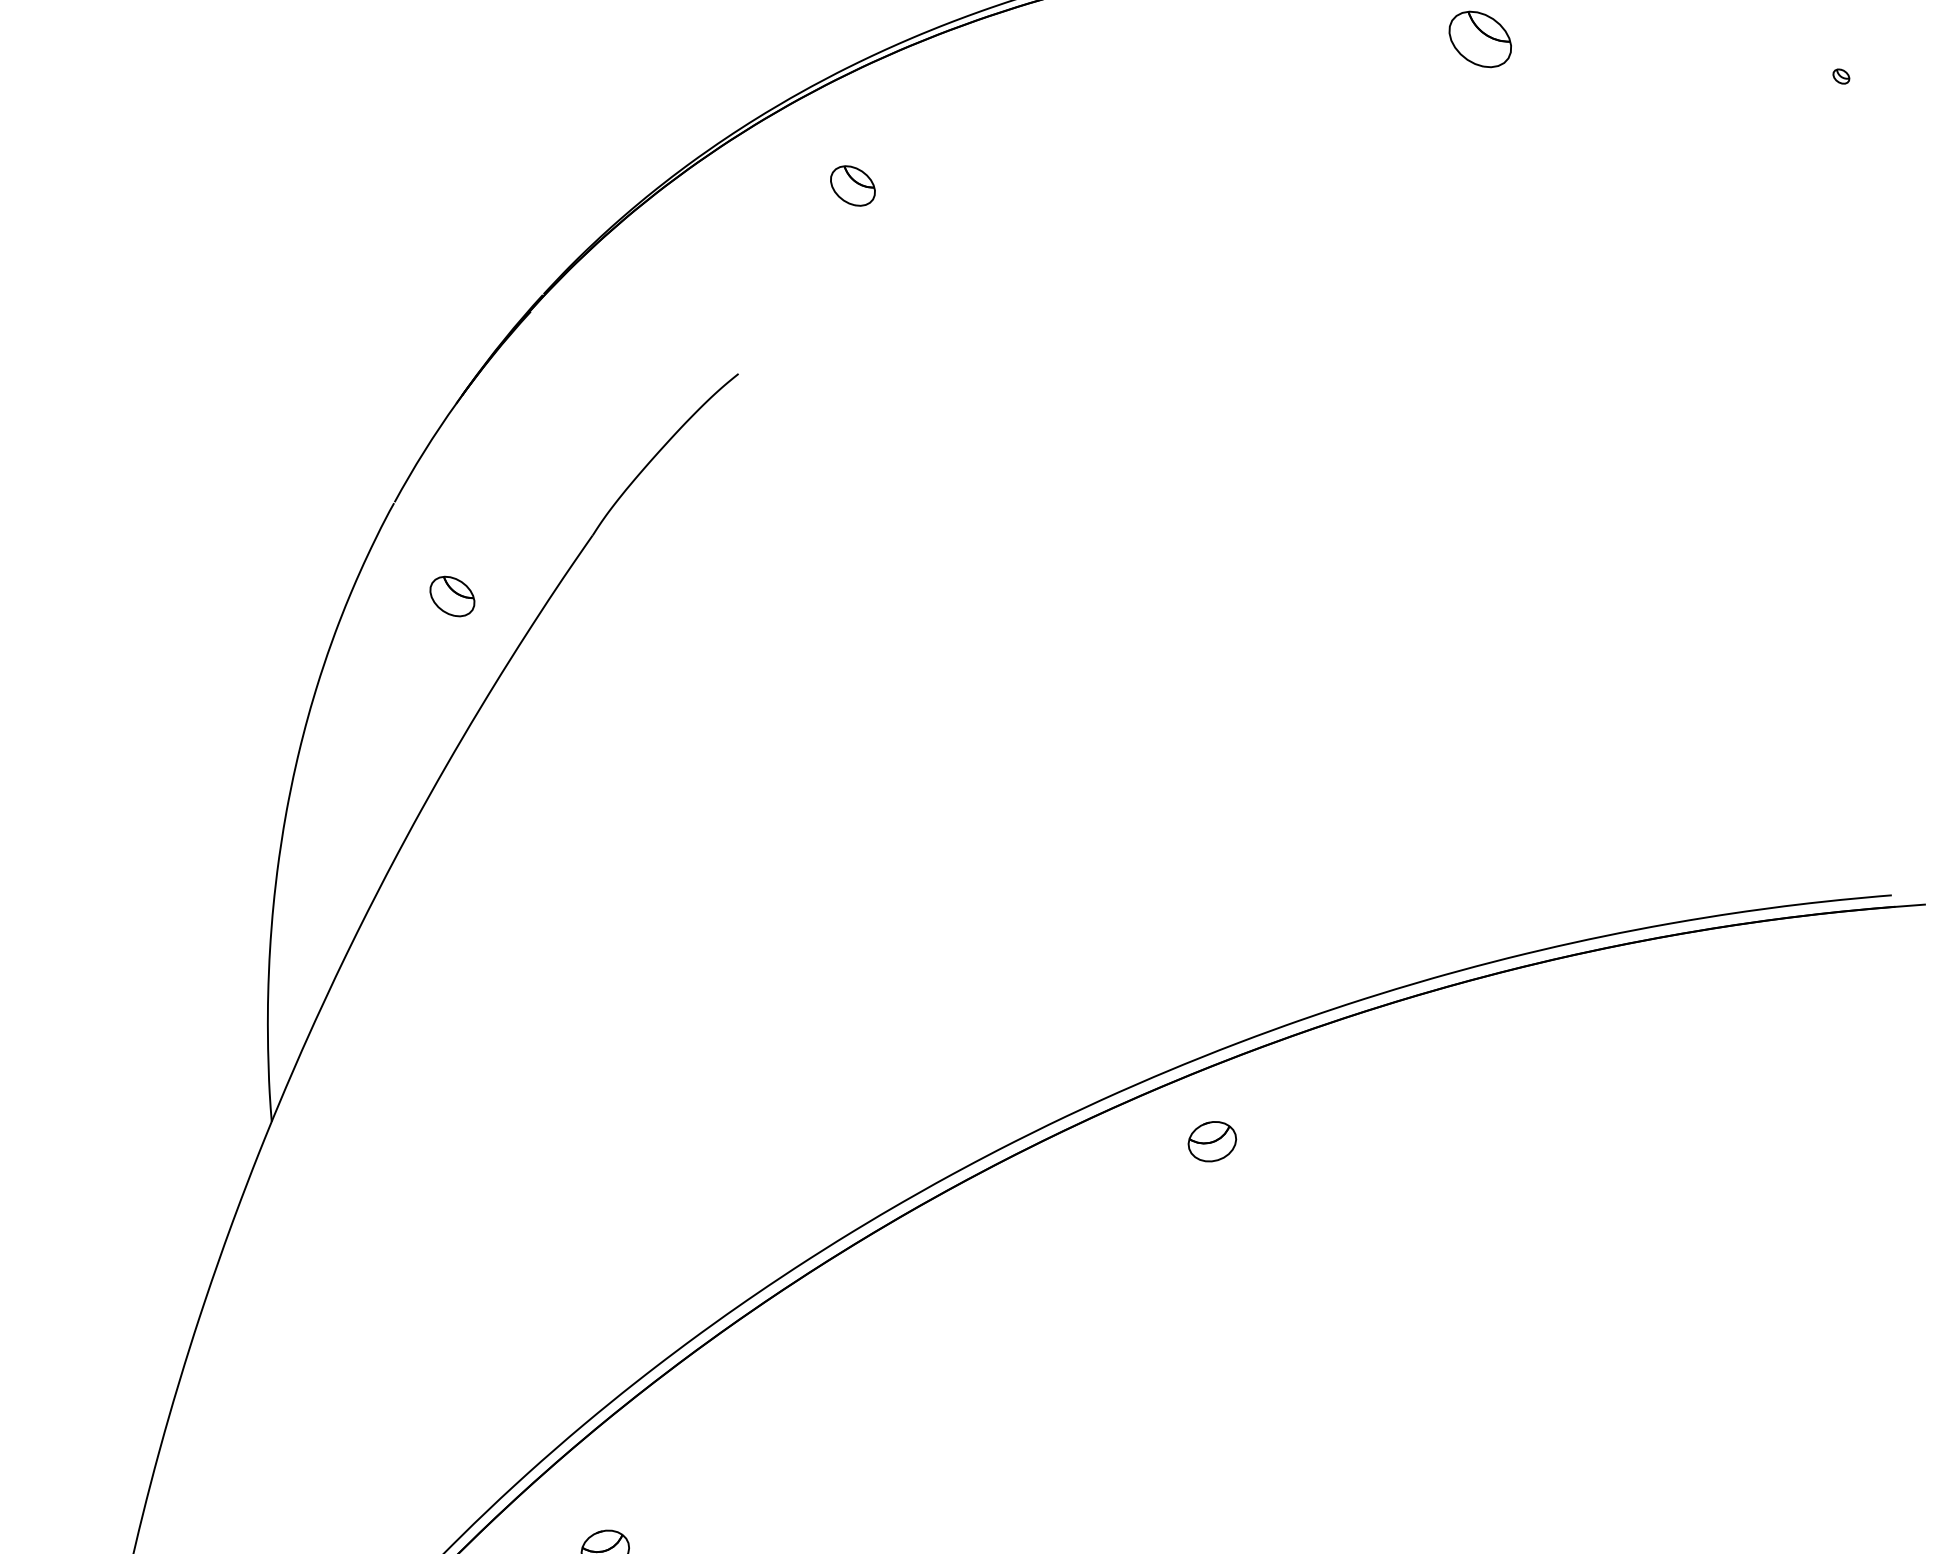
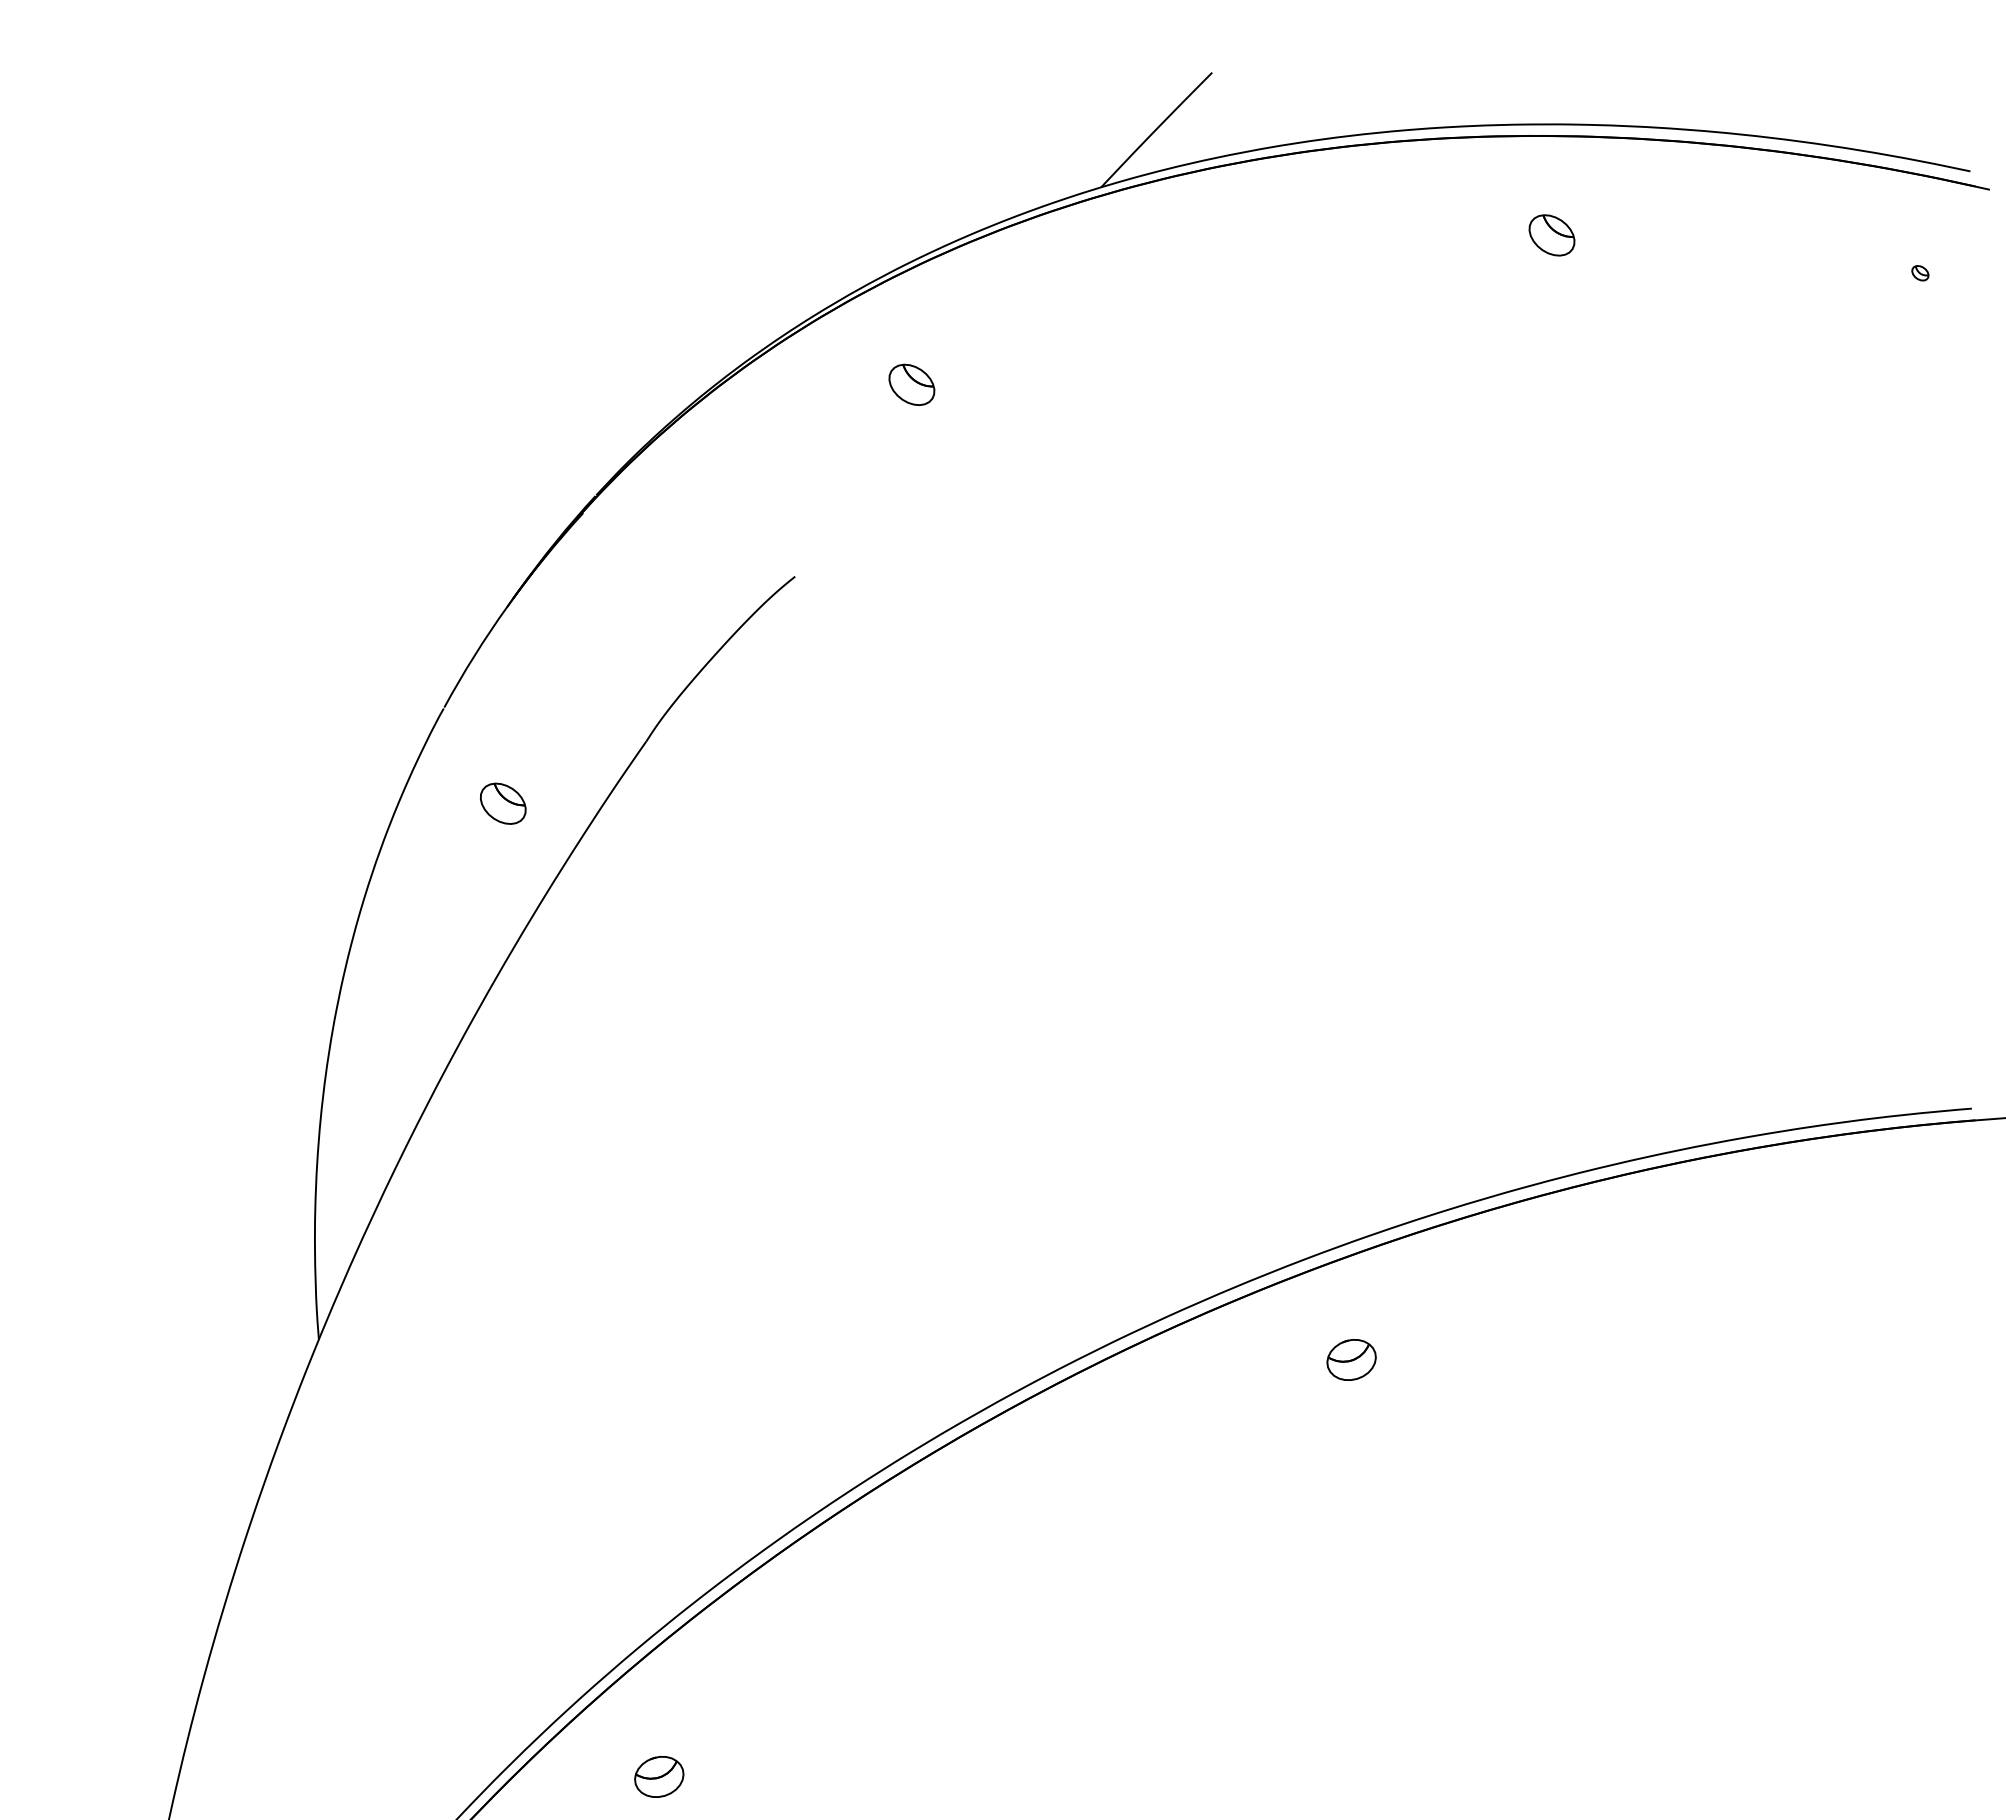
part: (1479, 39) -> (1551, 235), size x0.71
part: (1212, 1141) -> (1351, 1359), moved

